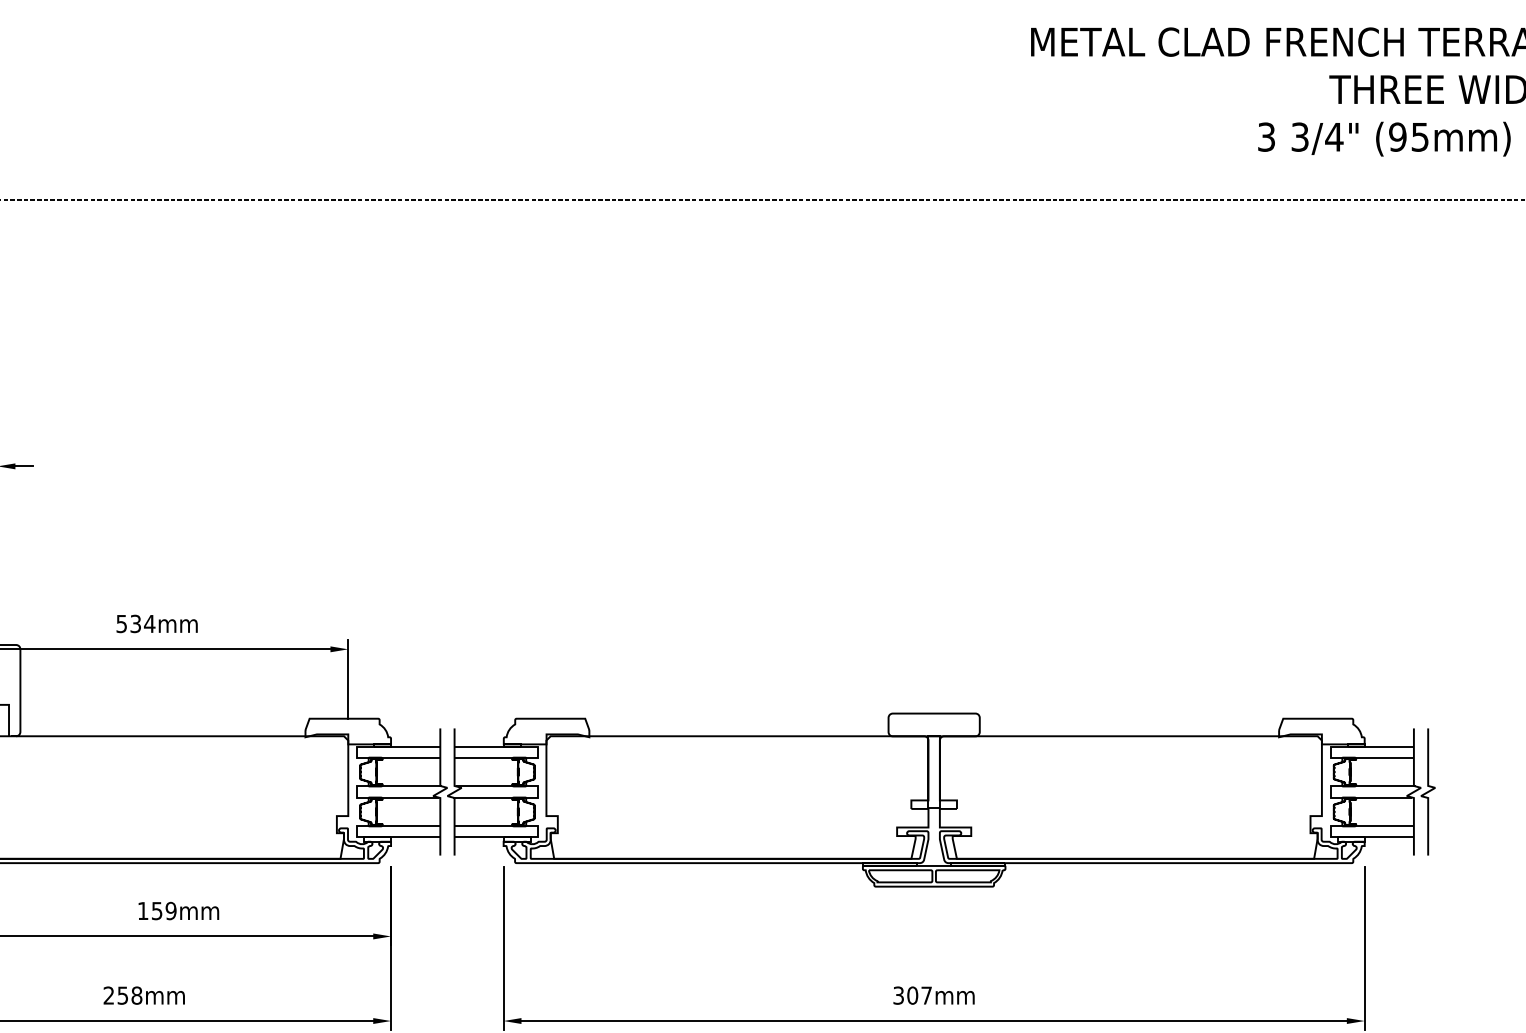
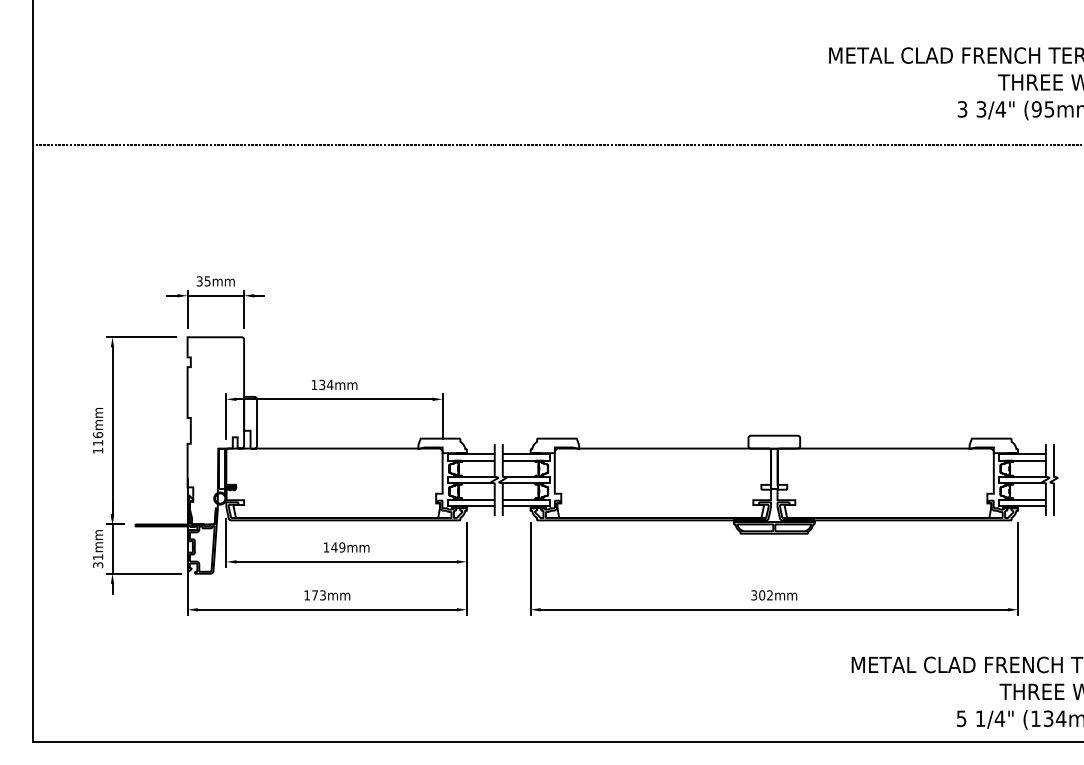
text: (121, 624) -> (314, 385), 534mm -> 134mm
text: (157, 911) -> (334, 547), 159mm -> 149mm
text: (121, 995) -> (314, 595), 258mm -> 173mm
text: (925, 995) -> (769, 595), 307mm -> 302mm

